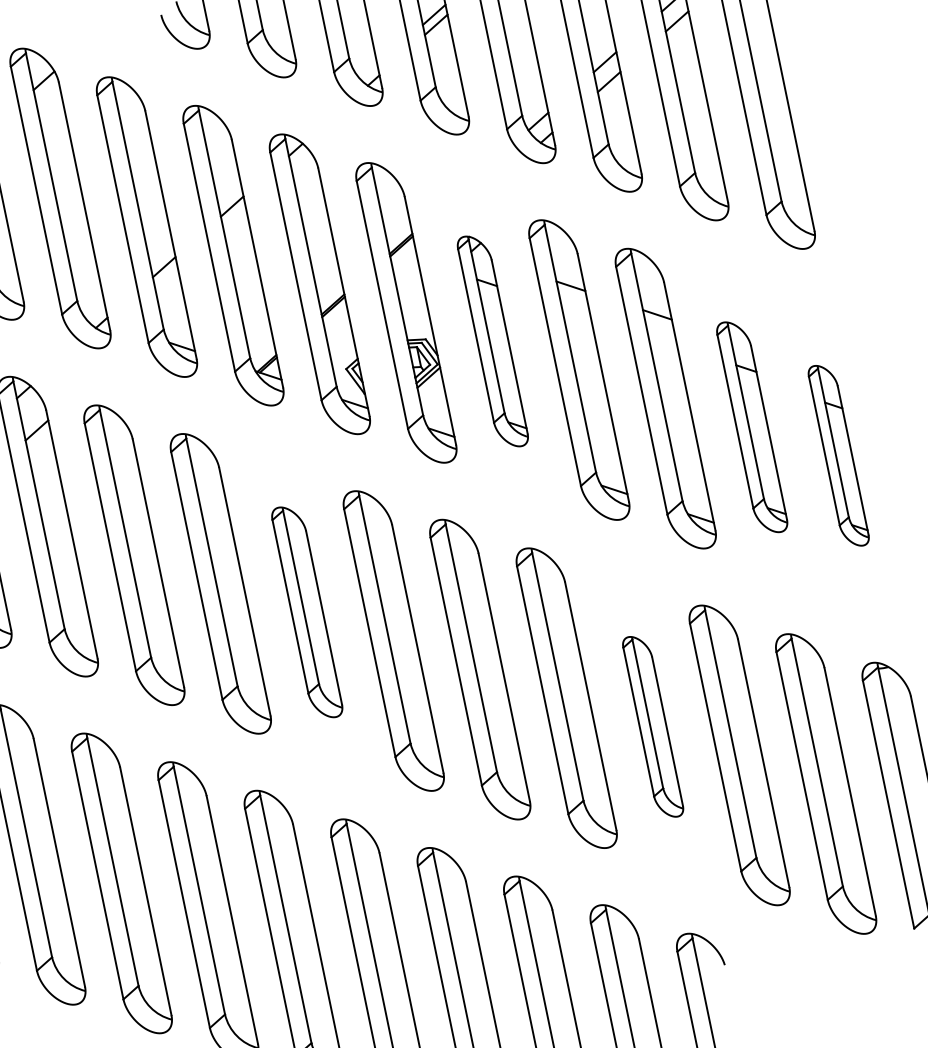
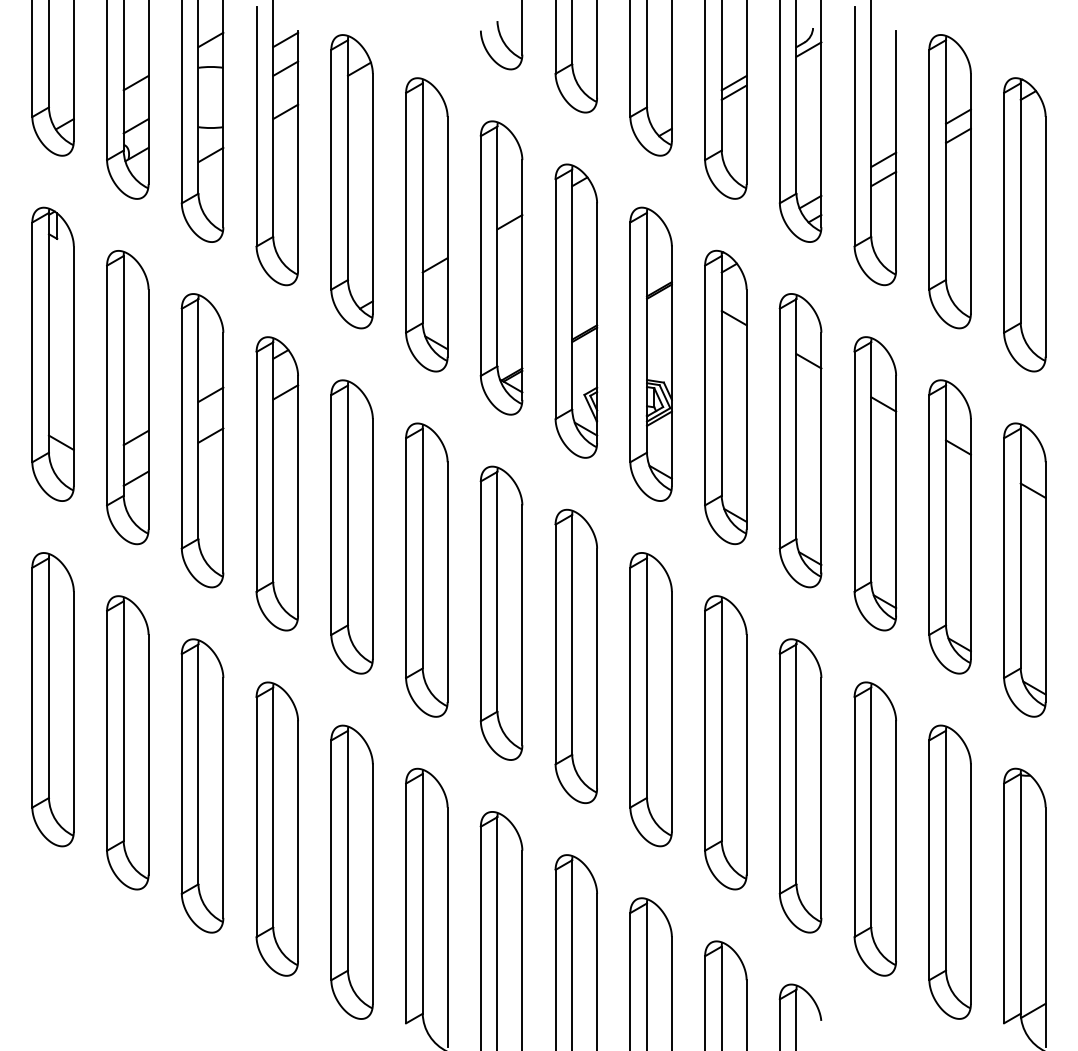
part: (492, 341) -> (725, 397), size x1.43
part: (751, 426) -> (949, 526), size x1.43
part: (838, 455) -> (1024, 569), size x1.67
part: (307, 611) -> (501, 612), size x1.43
part: (652, 726) -> (800, 785), size x1.67

